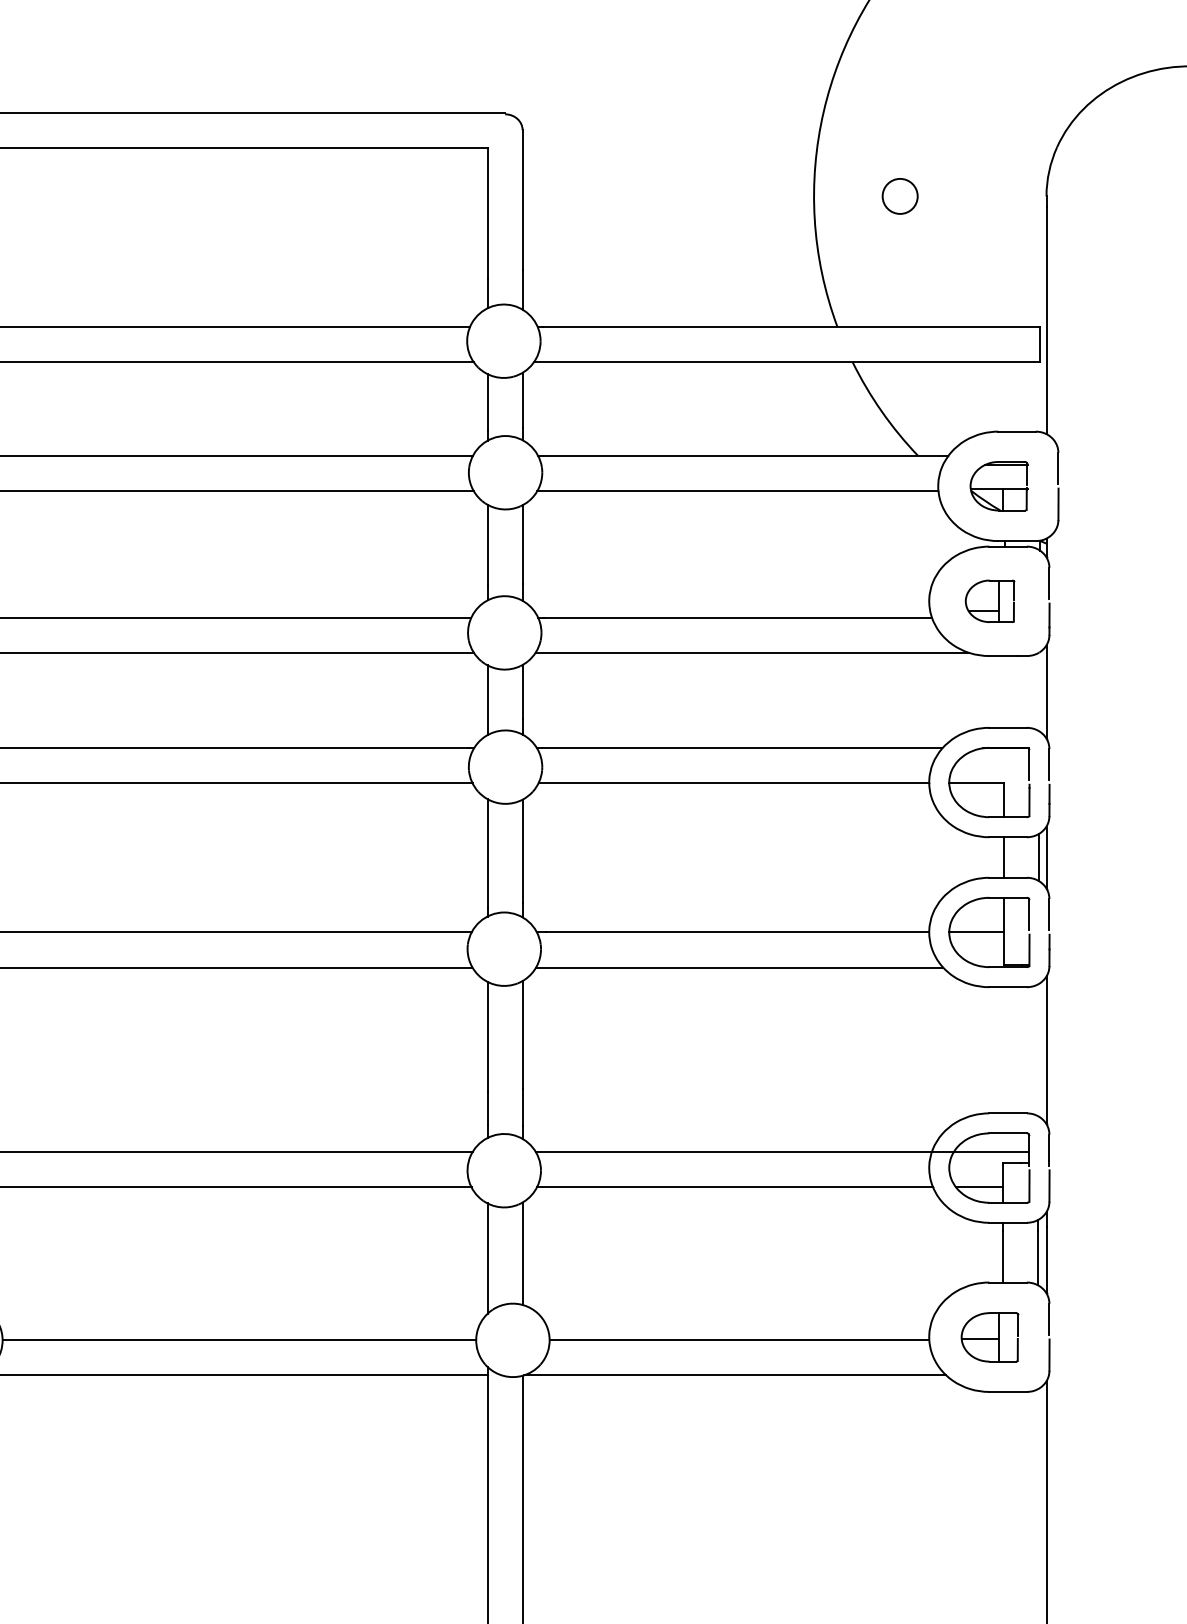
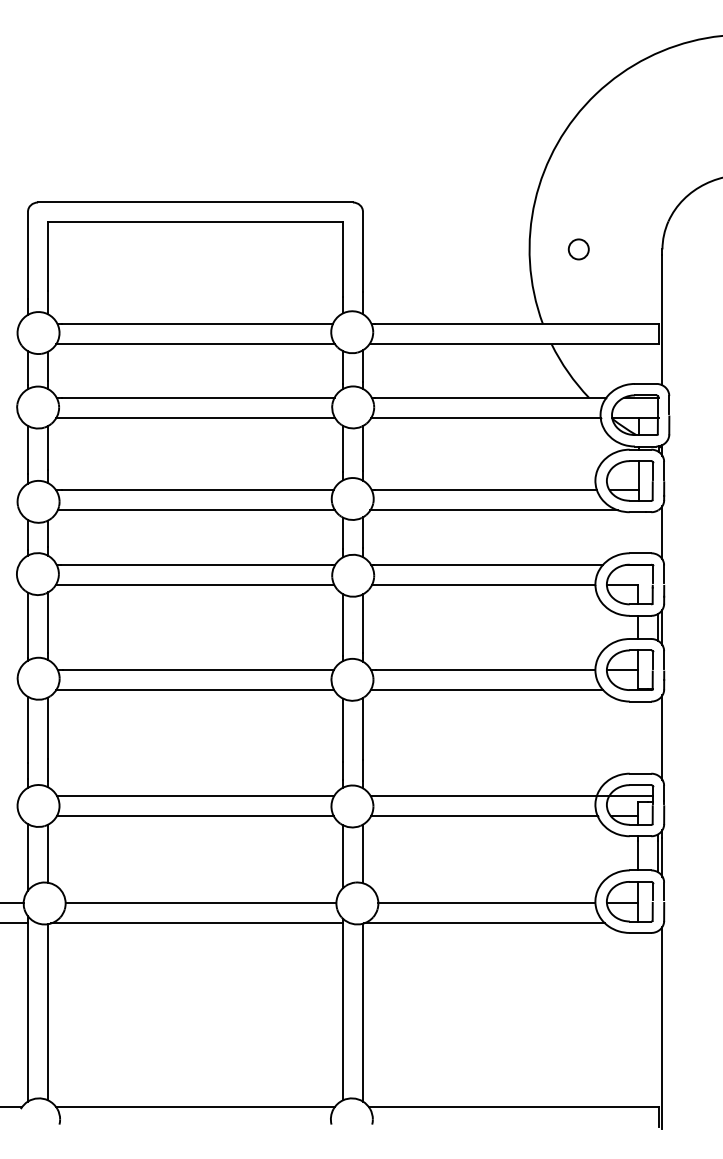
part: (999, 485) -> (635, 414), size x1.43
part: (990, 600) -> (630, 480), size x1.67
part: (990, 1336) -> (630, 901), size x1.43

